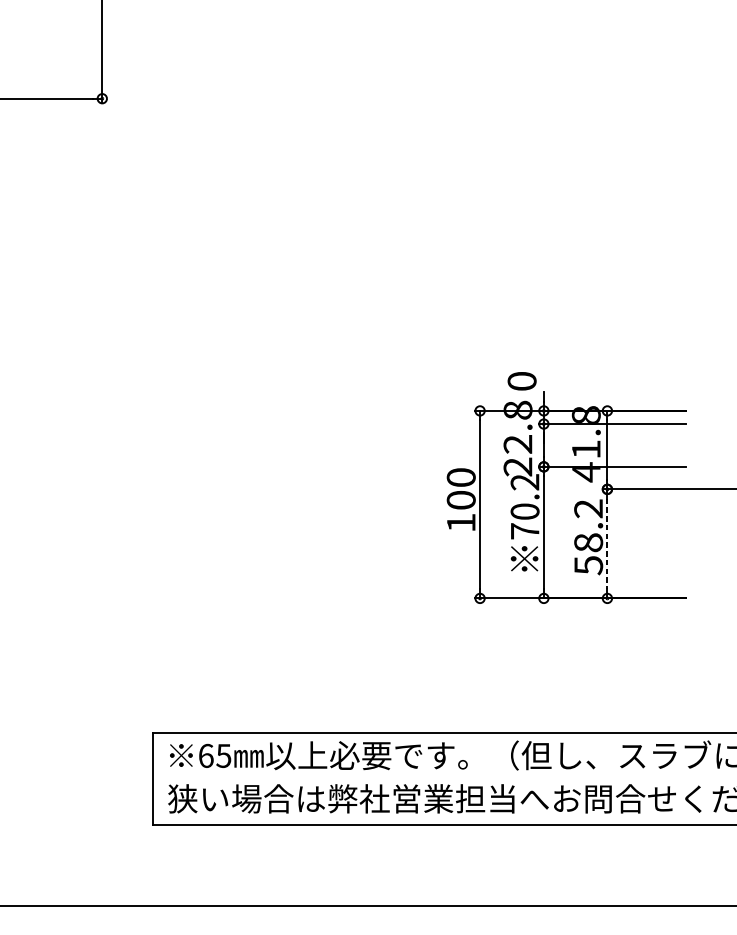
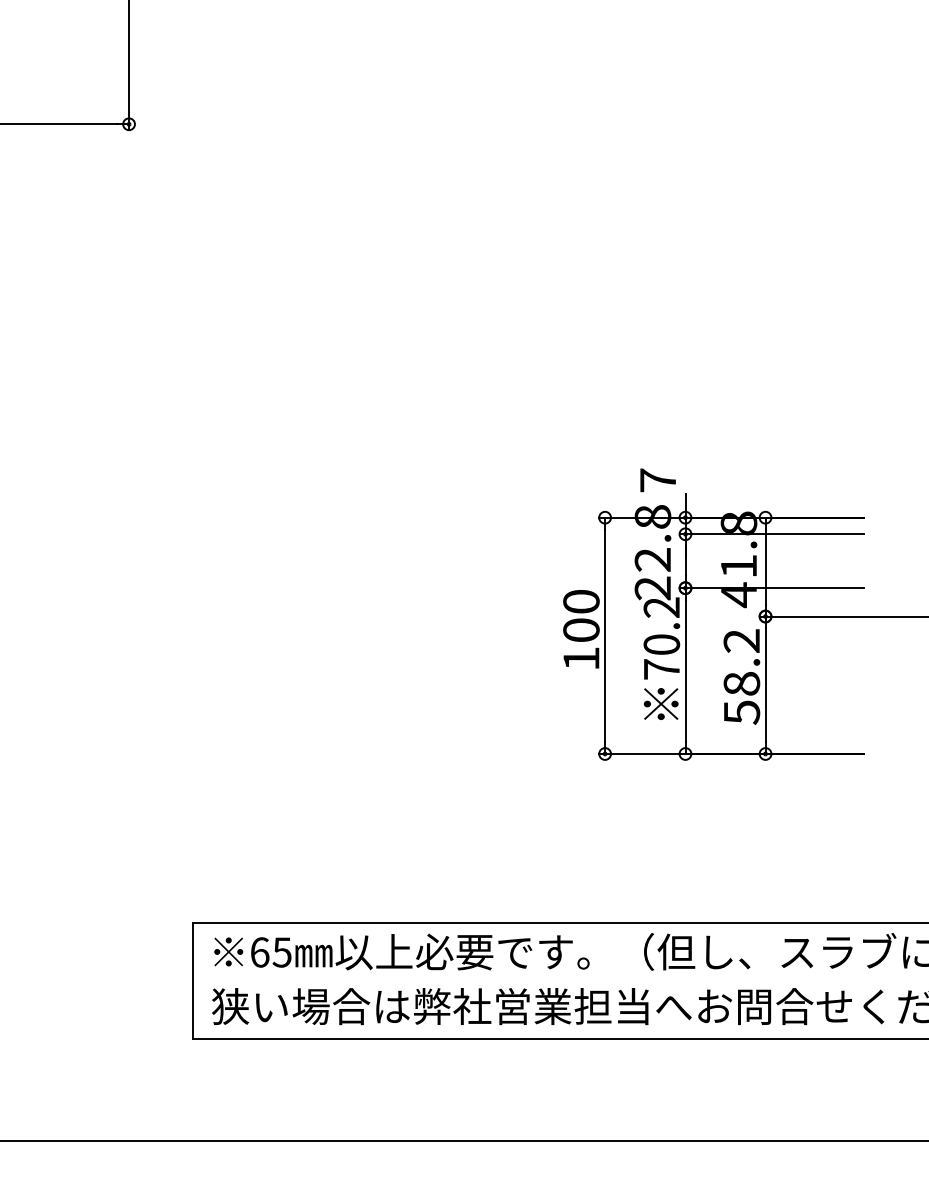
text: (521, 381) -> (657, 480), 0 -> 7
line: (607, 544) -> (765, 685), dashed -> solid

